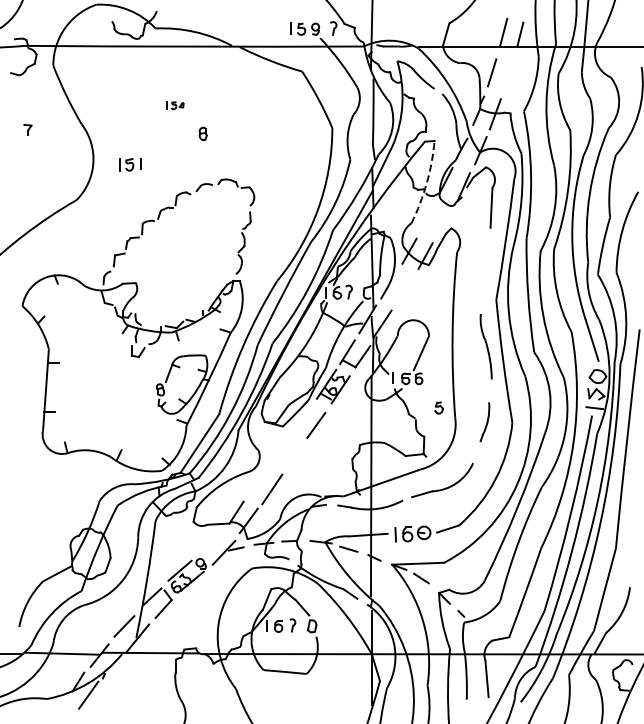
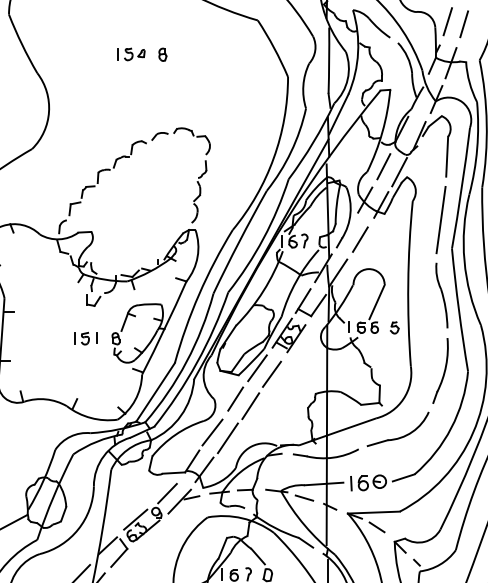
line: (508, 75) -> (464, 24), added
part: (175, 105) -> (131, 54), size x1.67
part: (202, 133) -> (162, 54), moved
part: (130, 164) -> (86, 338), moved
arc: (426, 183) -> (382, 132), dashed -> solid
line: (427, 217) -> (383, 166), added
line: (443, 223) -> (399, 172), added
line: (484, 271) -> (440, 220), added
line: (404, 290) -> (360, 239), added
part: (438, 407) -> (394, 327), moved
line: (301, 419) -> (257, 368), added
part: (484, 421) -> (440, 370), size x1.67
line: (279, 449) -> (235, 398), added
line: (294, 457) -> (250, 406), added
line: (256, 483) -> (212, 432), added
line: (211, 544) -> (167, 493), added

